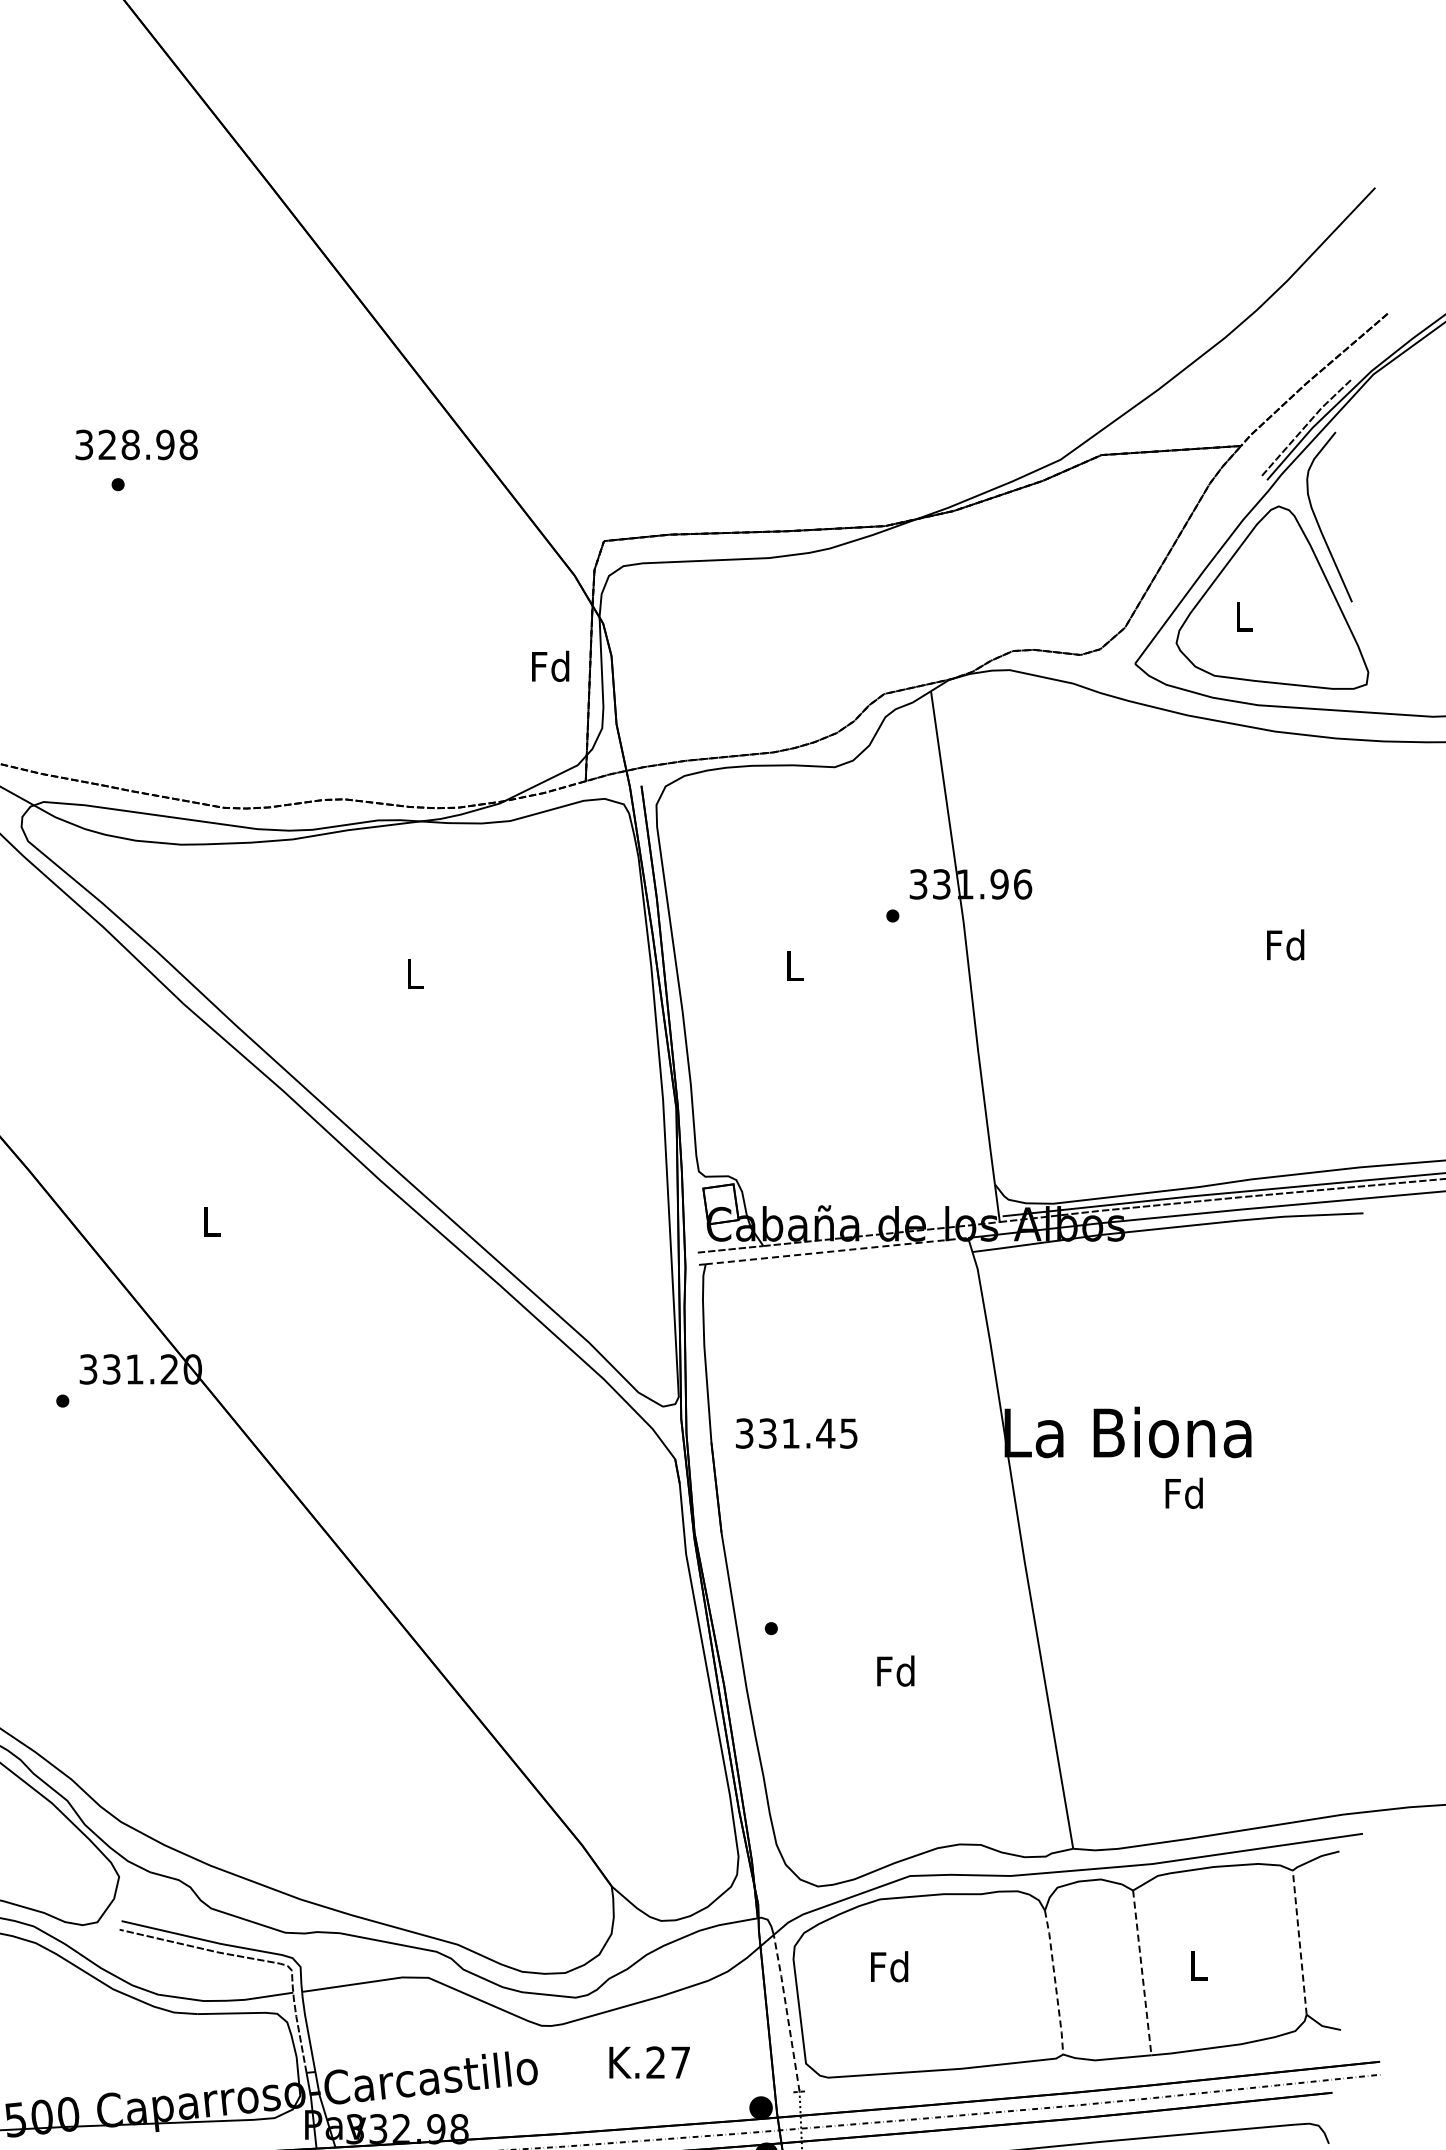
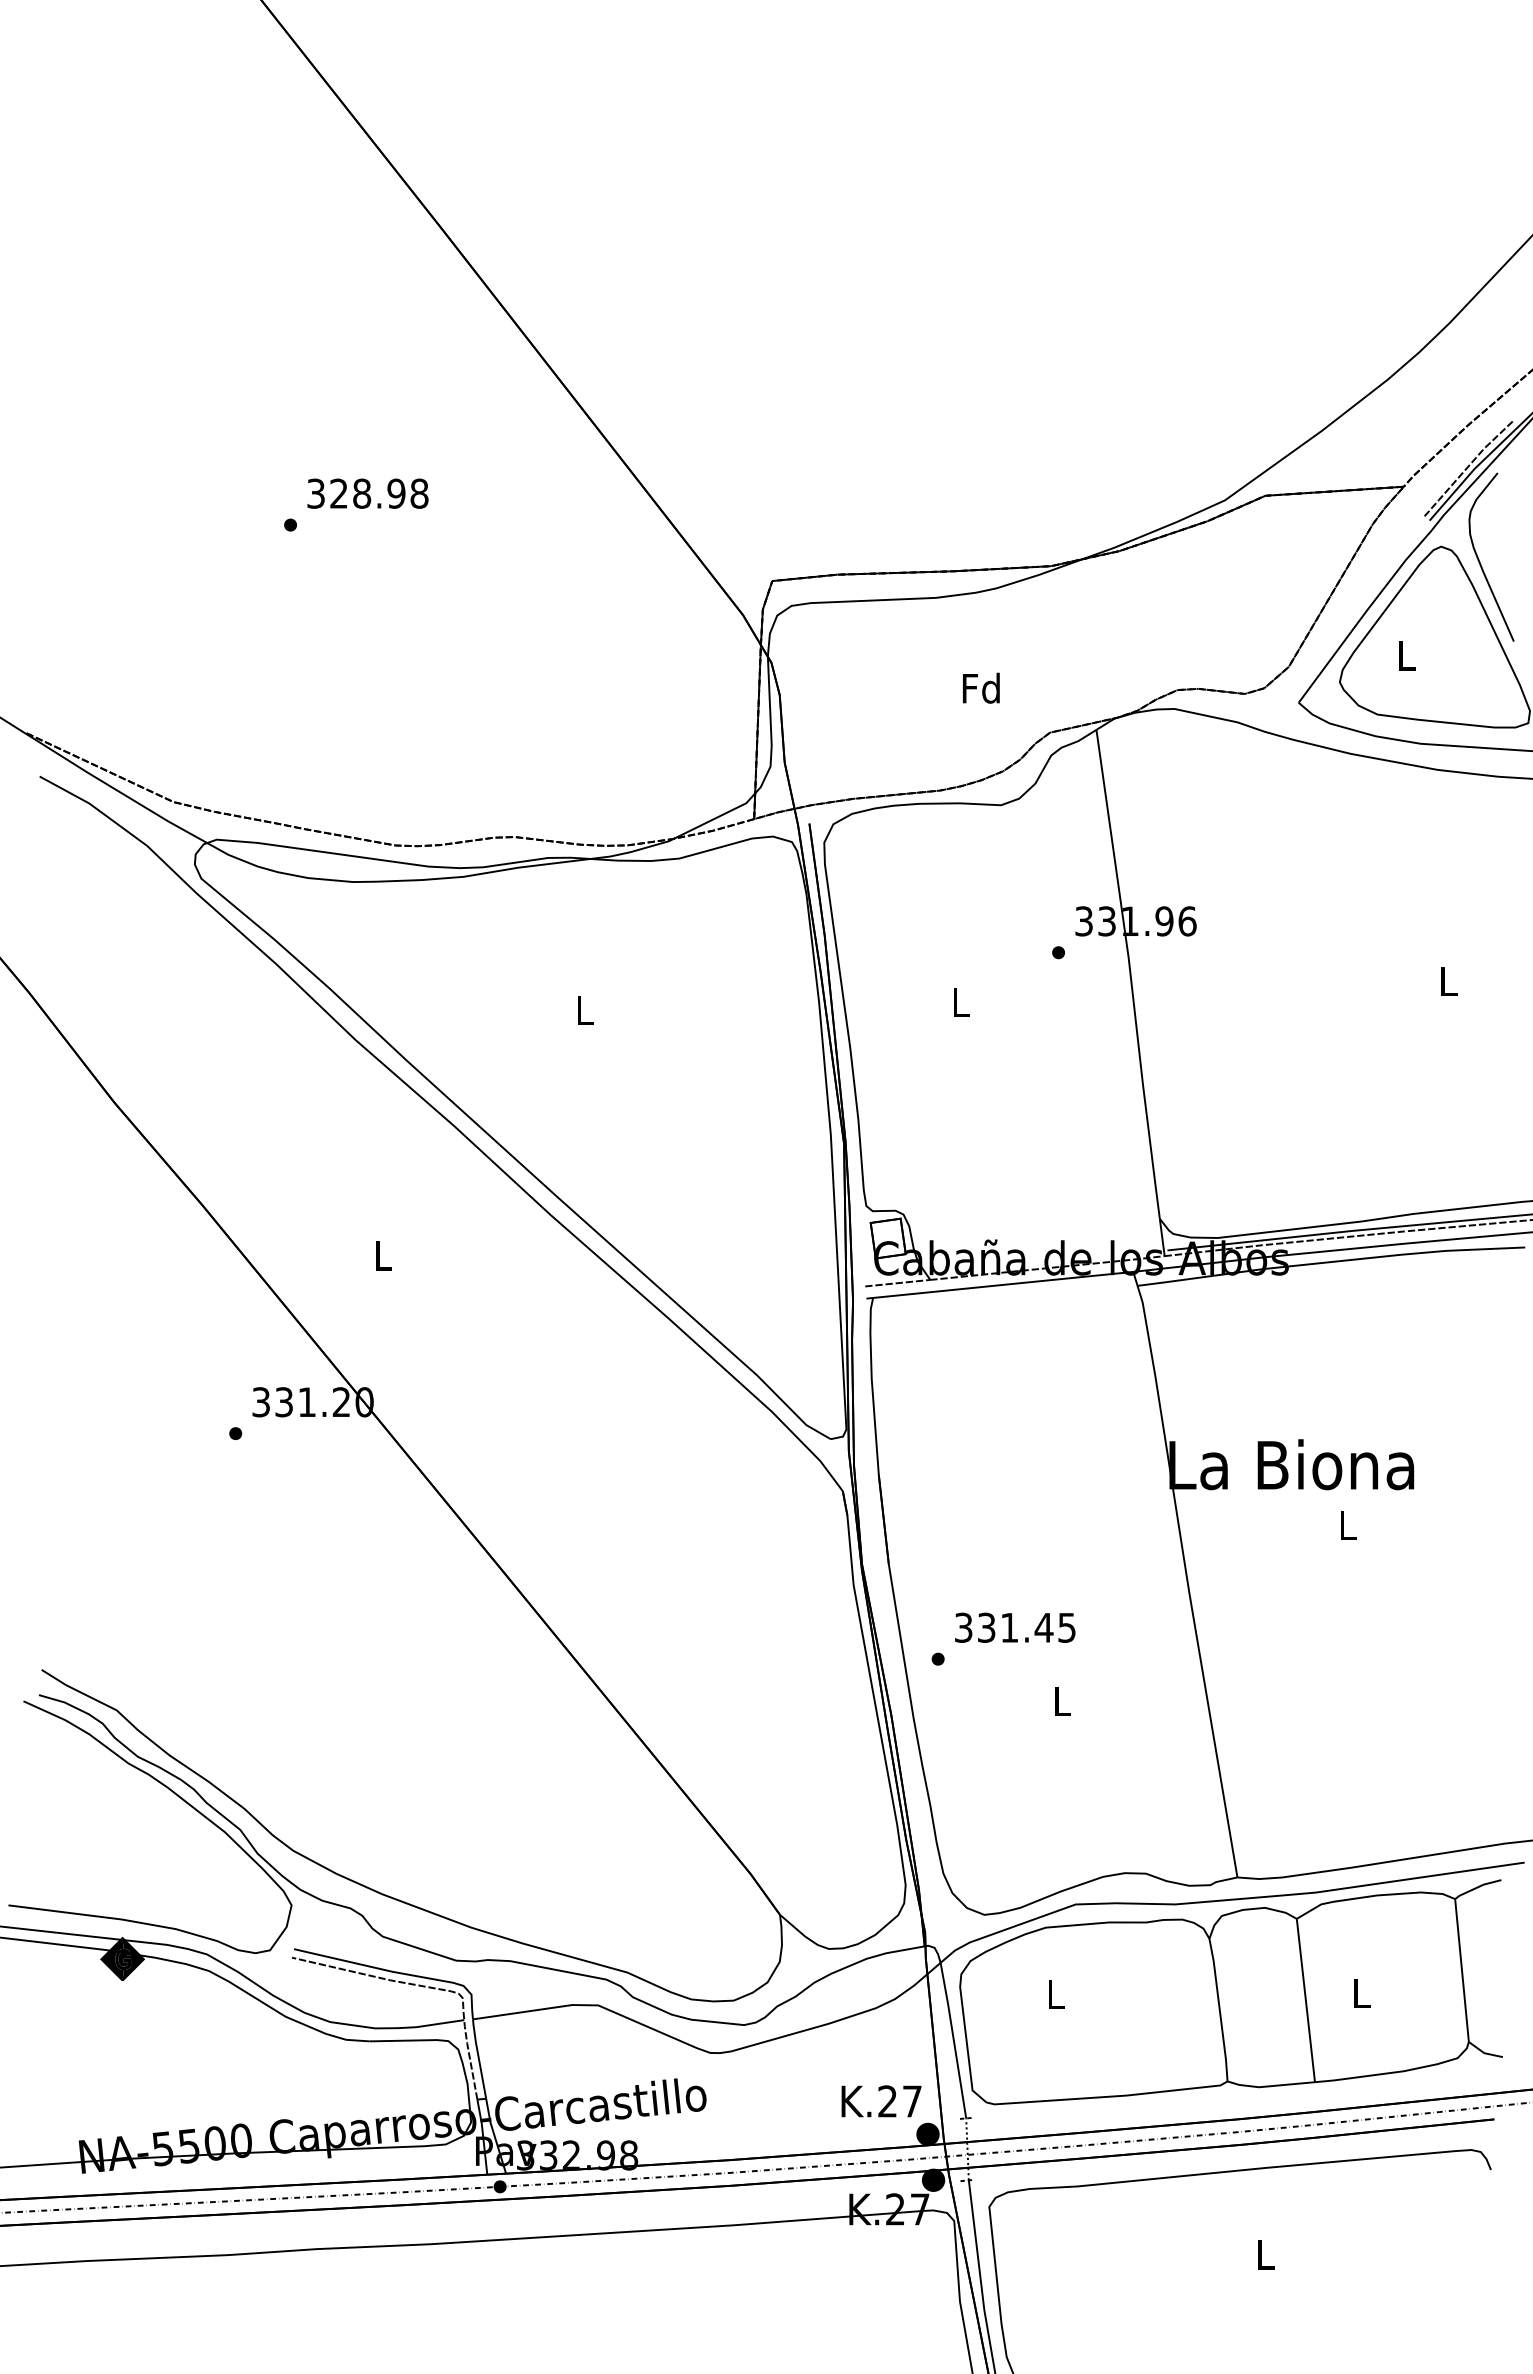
text: (136, 444) -> (367, 493), moved
text: (550, 665) -> (981, 687), moved
text: (1285, 945) -> (1447, 981), Fd -> L
line: (838, 1250) -> (1004, 1284), dashed -> solid
text: (796, 1433) -> (1015, 1627), moved
text: (1184, 1492) -> (1347, 1524), Fd -> L
text: (895, 1670) -> (1061, 1700), Fd -> L
line: (1300, 1942) -> (1462, 1970), dashed -> solid
text: (889, 1966) -> (1055, 1994), Fd -> L
line: (1141, 1973) -> (1305, 2001), dashed -> solid
line: (1055, 1982) -> (1219, 2010), dashed -> solid
line: (786, 2012) -> (953, 2039), dashed -> solid
text: (649, 2062) -> (881, 2101), moved

